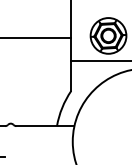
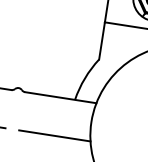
line: (45, 157) -> (54, 136), added

